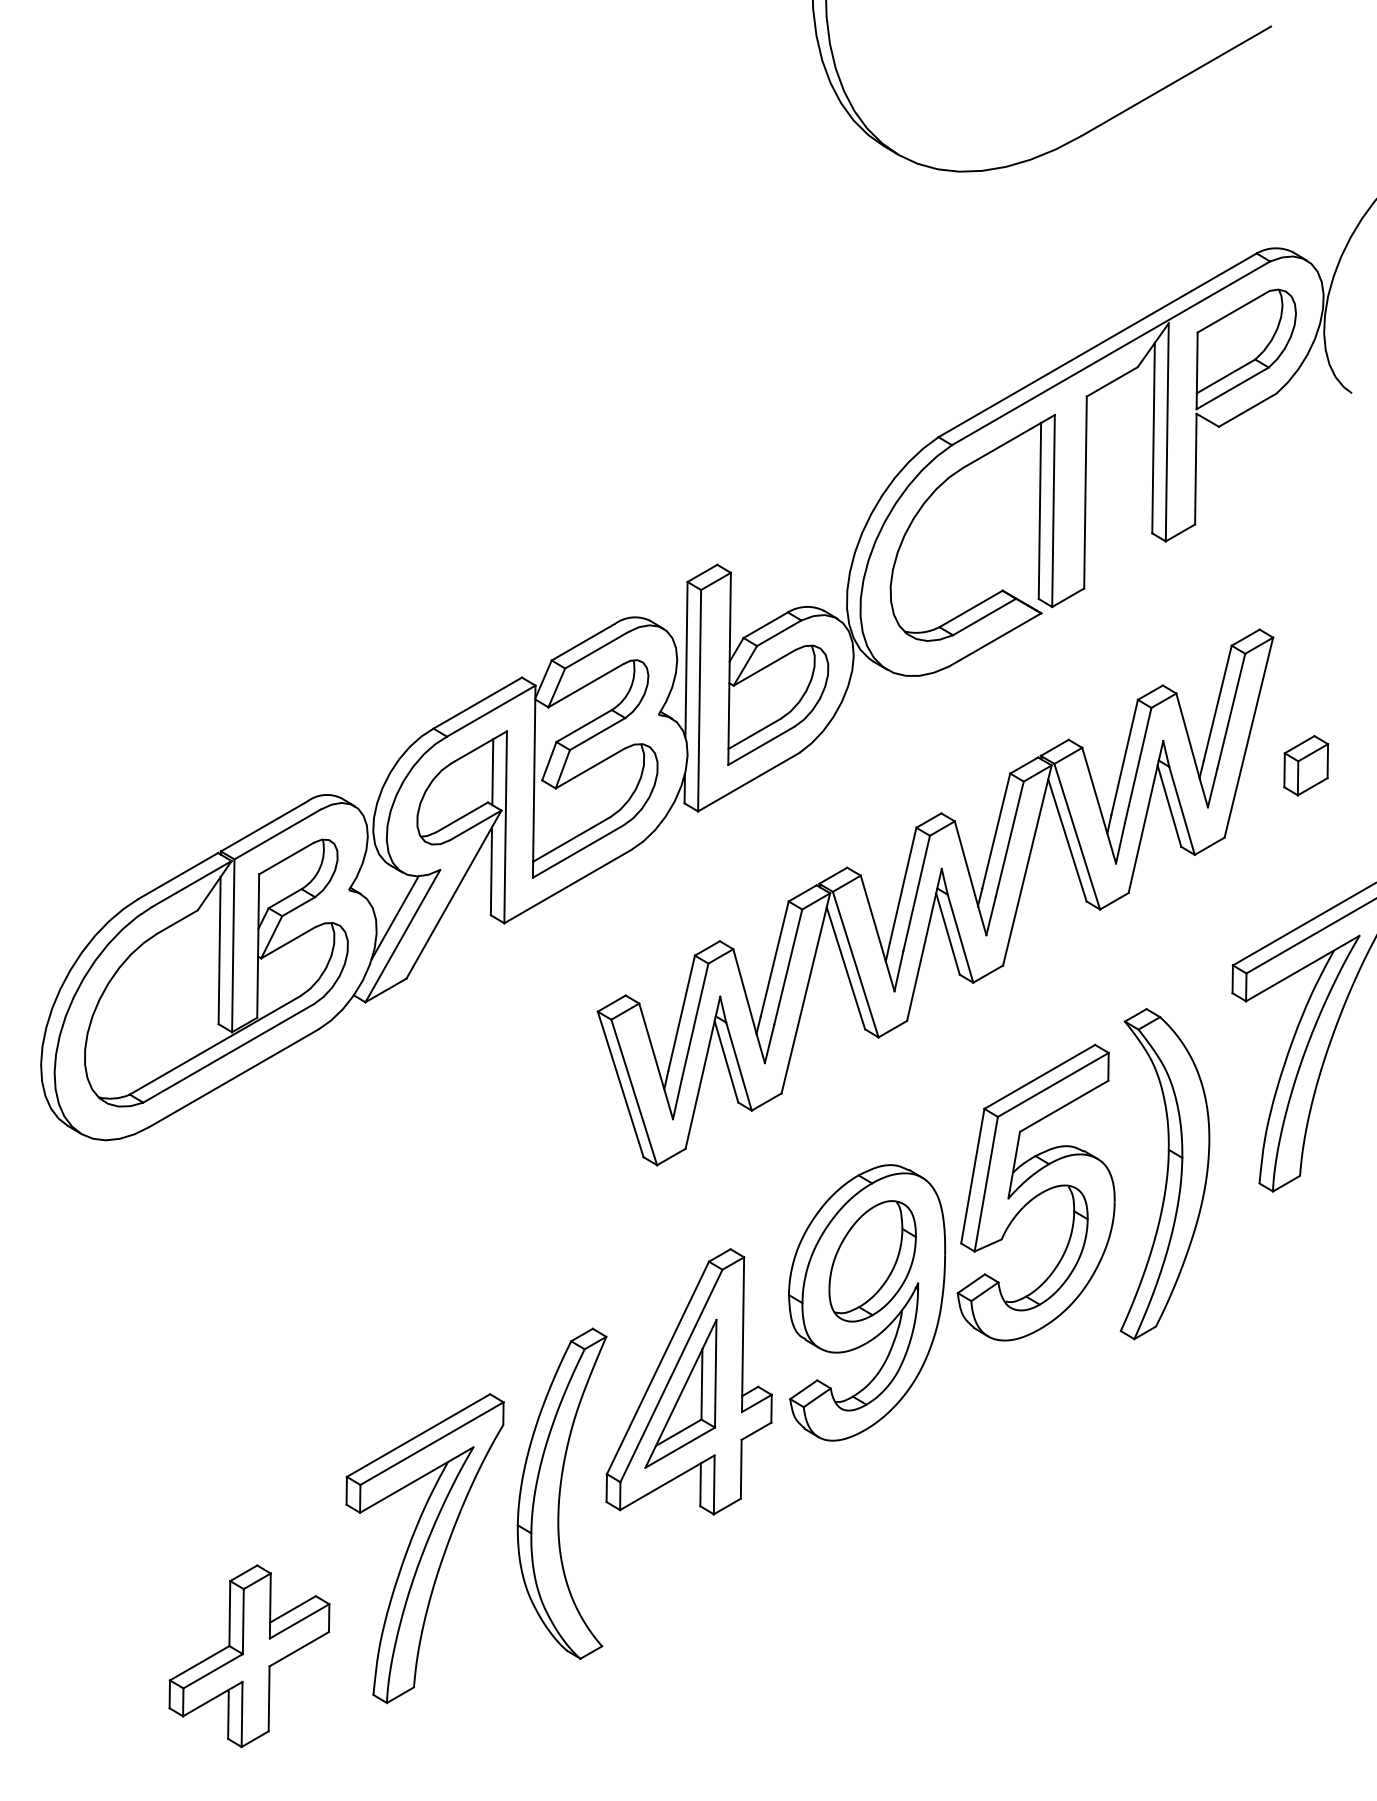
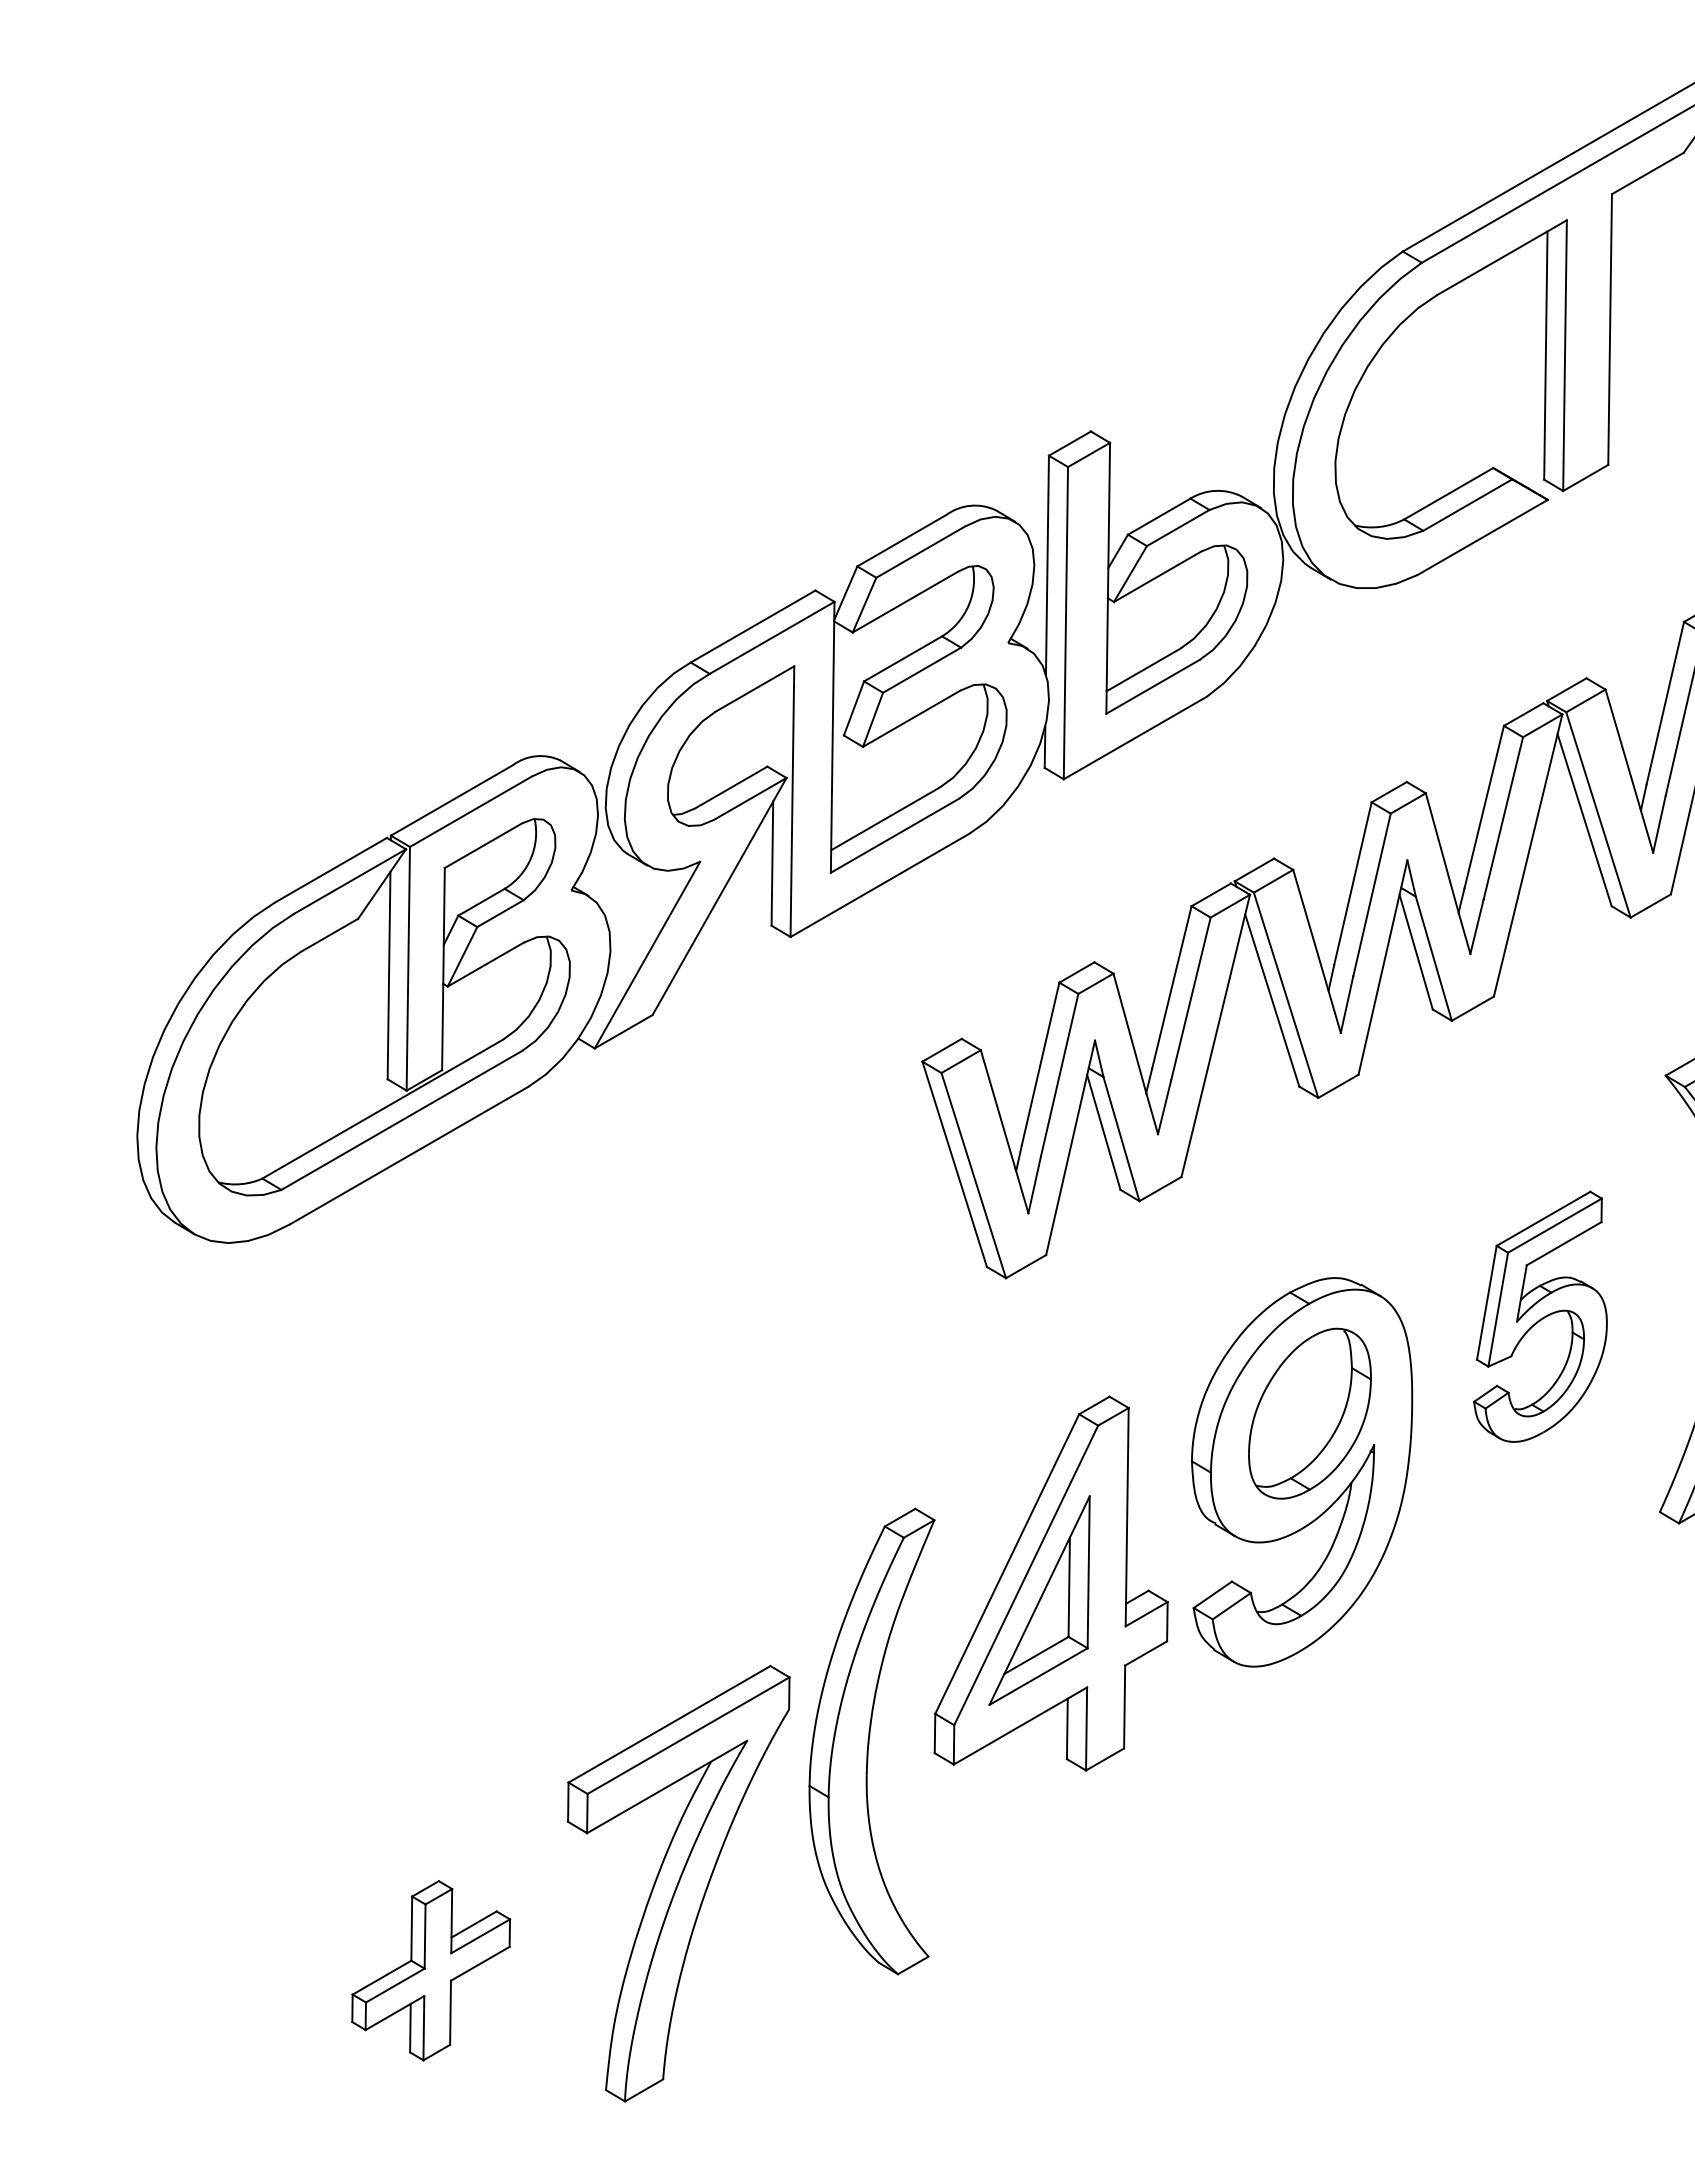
line: (492, 772) -> (773, 724), removed
line: (394, 917) -> (635, 928), removed
part: (1035, 1192) -> (1539, 1316), size x0.6
part: (424, 1548) -> (677, 1883), moved
part: (249, 1656) -> (431, 1970), size x0.7

